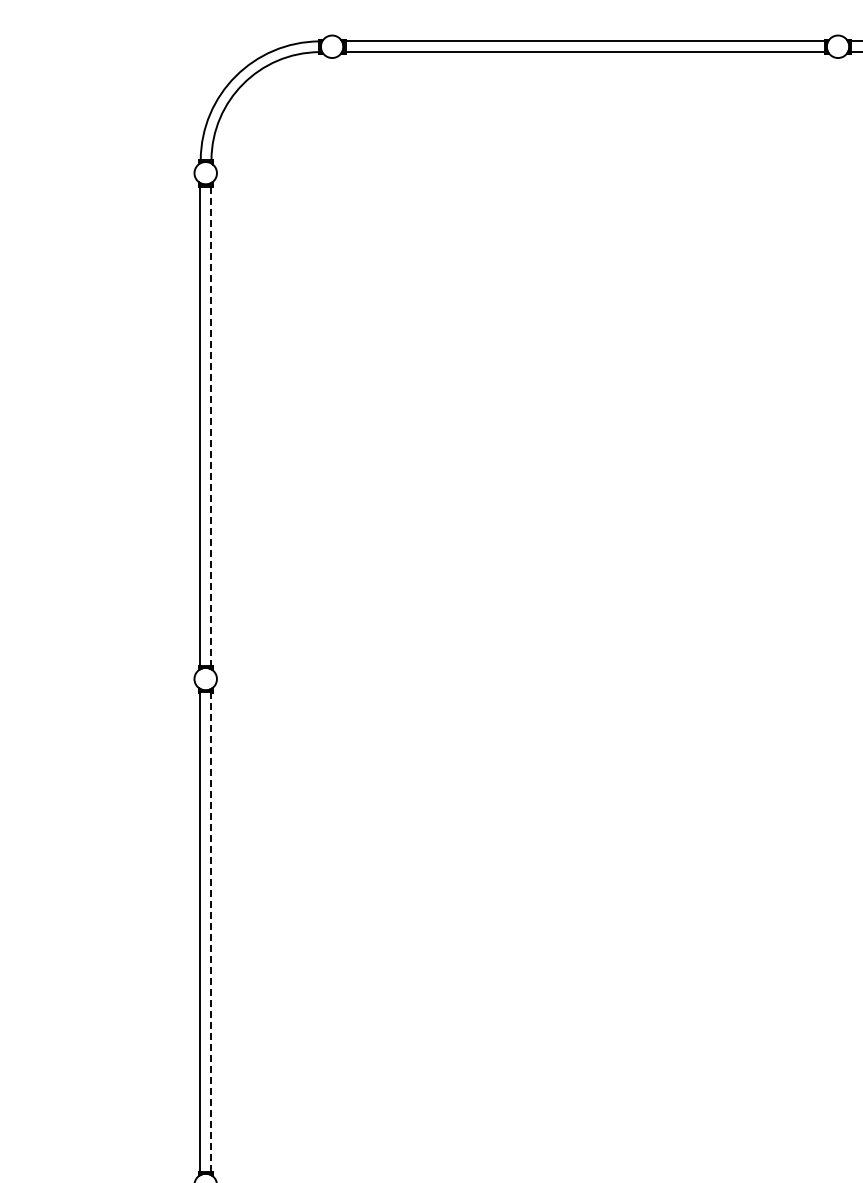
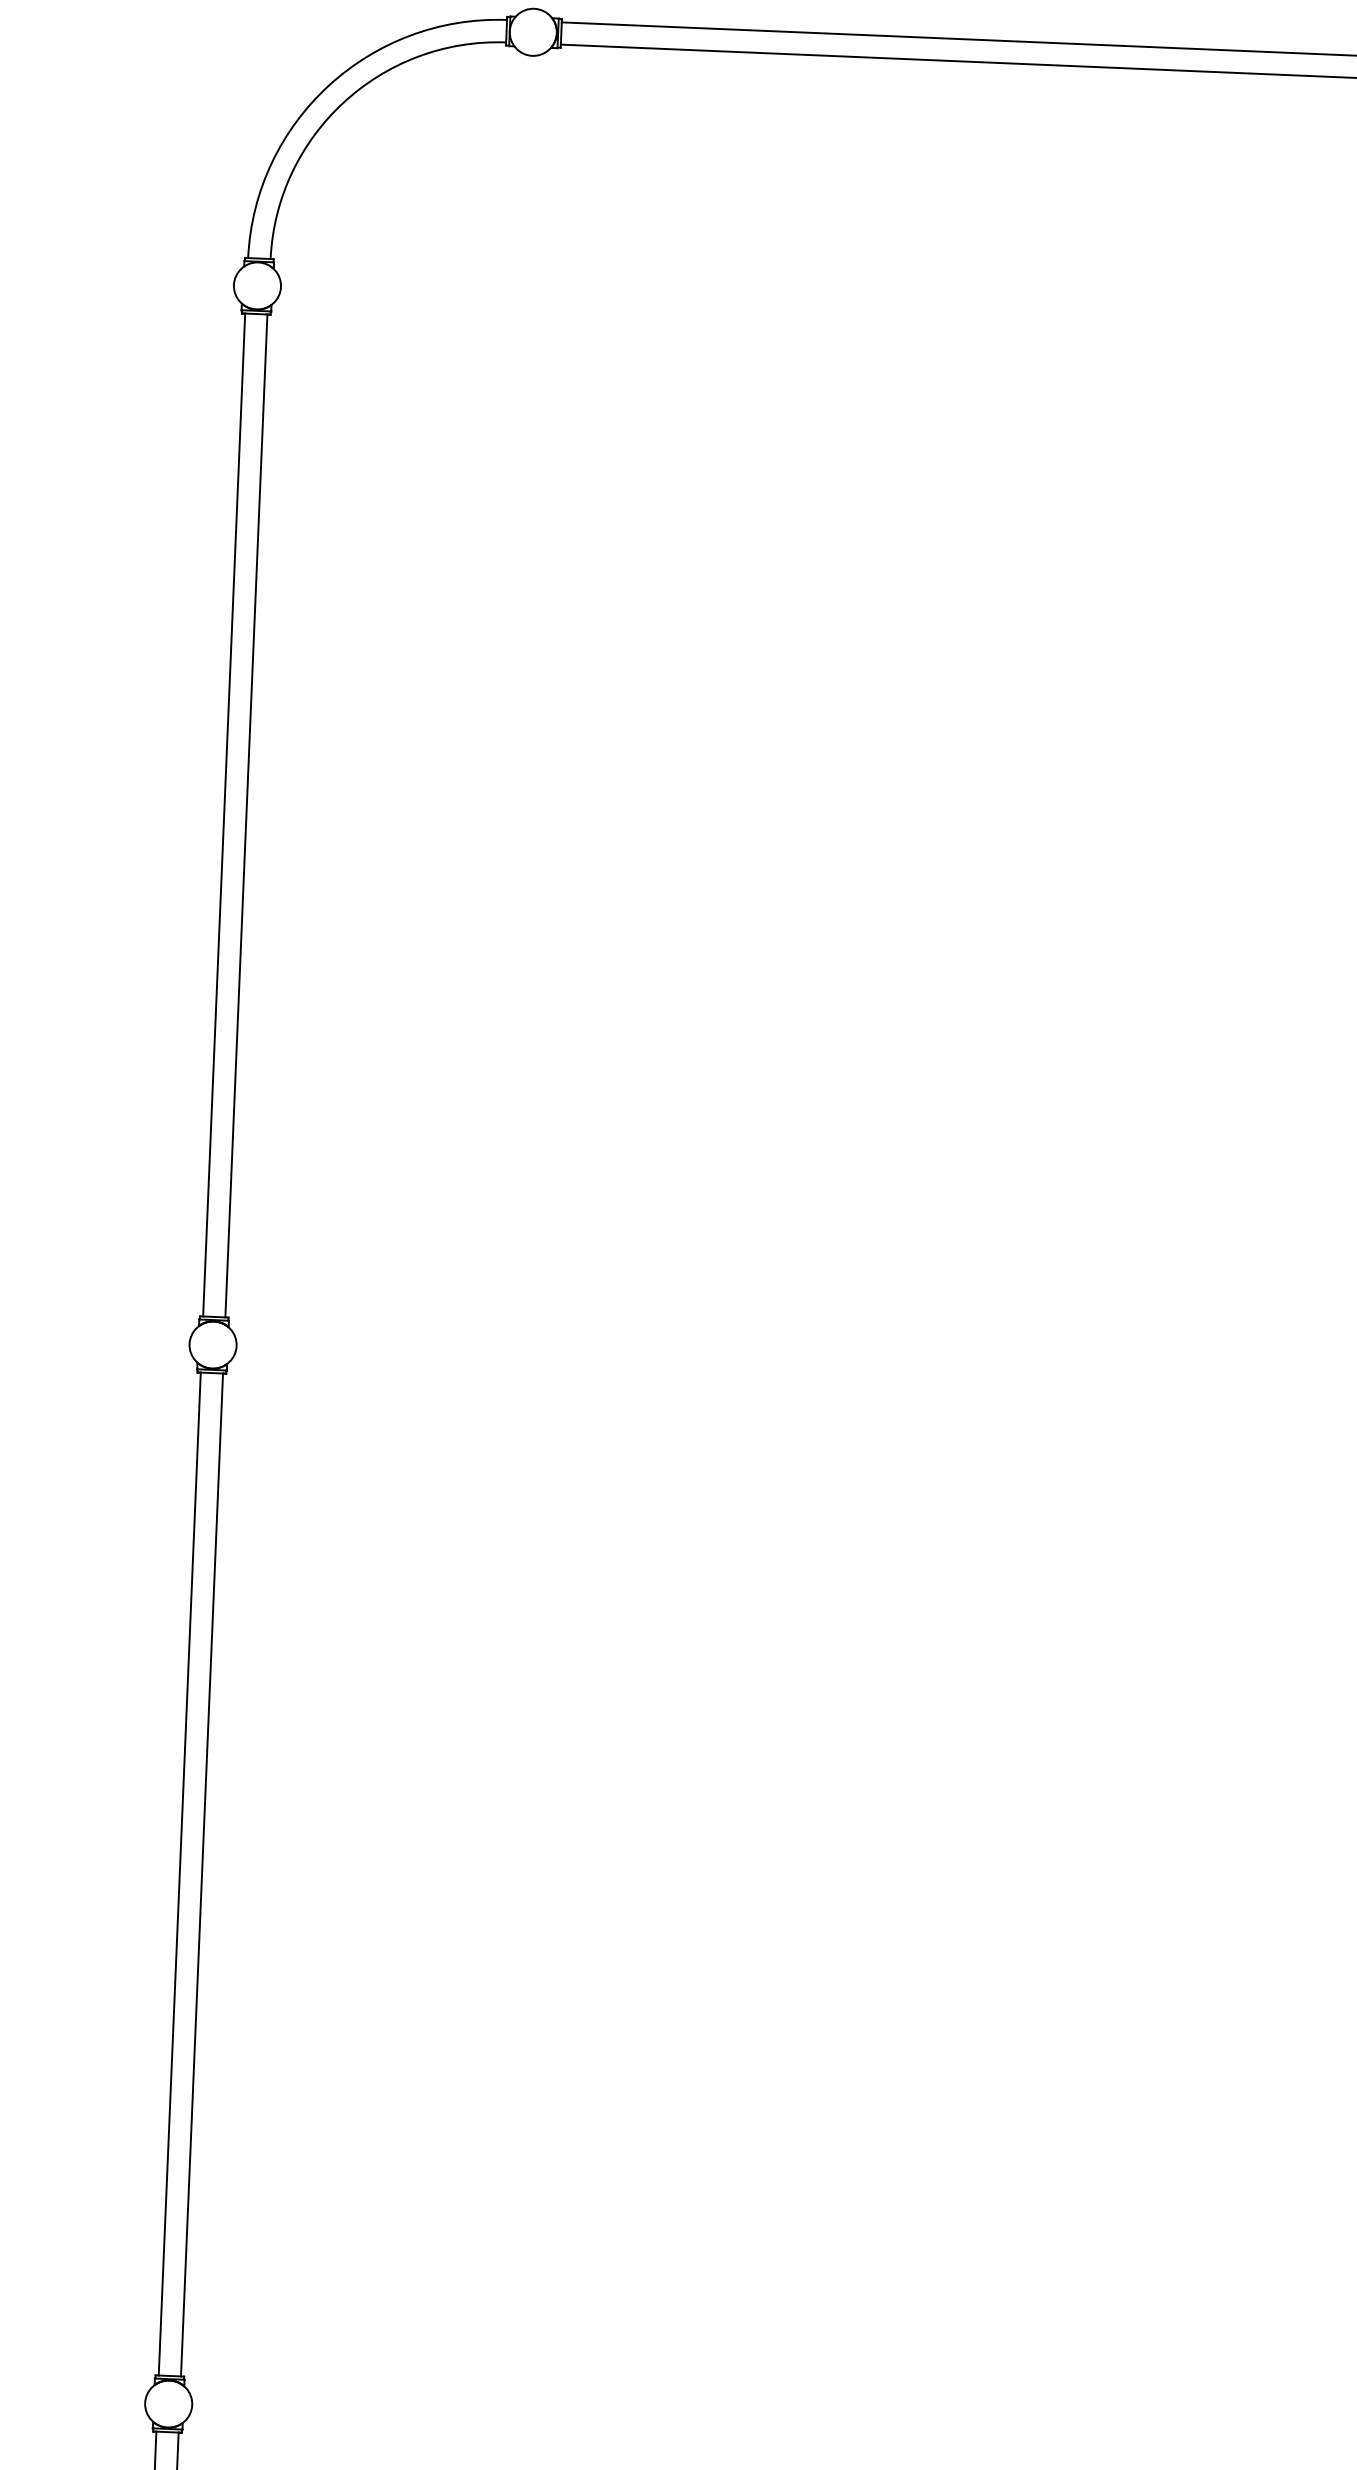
line: (211, 426) -> (247, 816), dashed -> solid
line: (211, 932) -> (202, 1876), dashed -> solid

